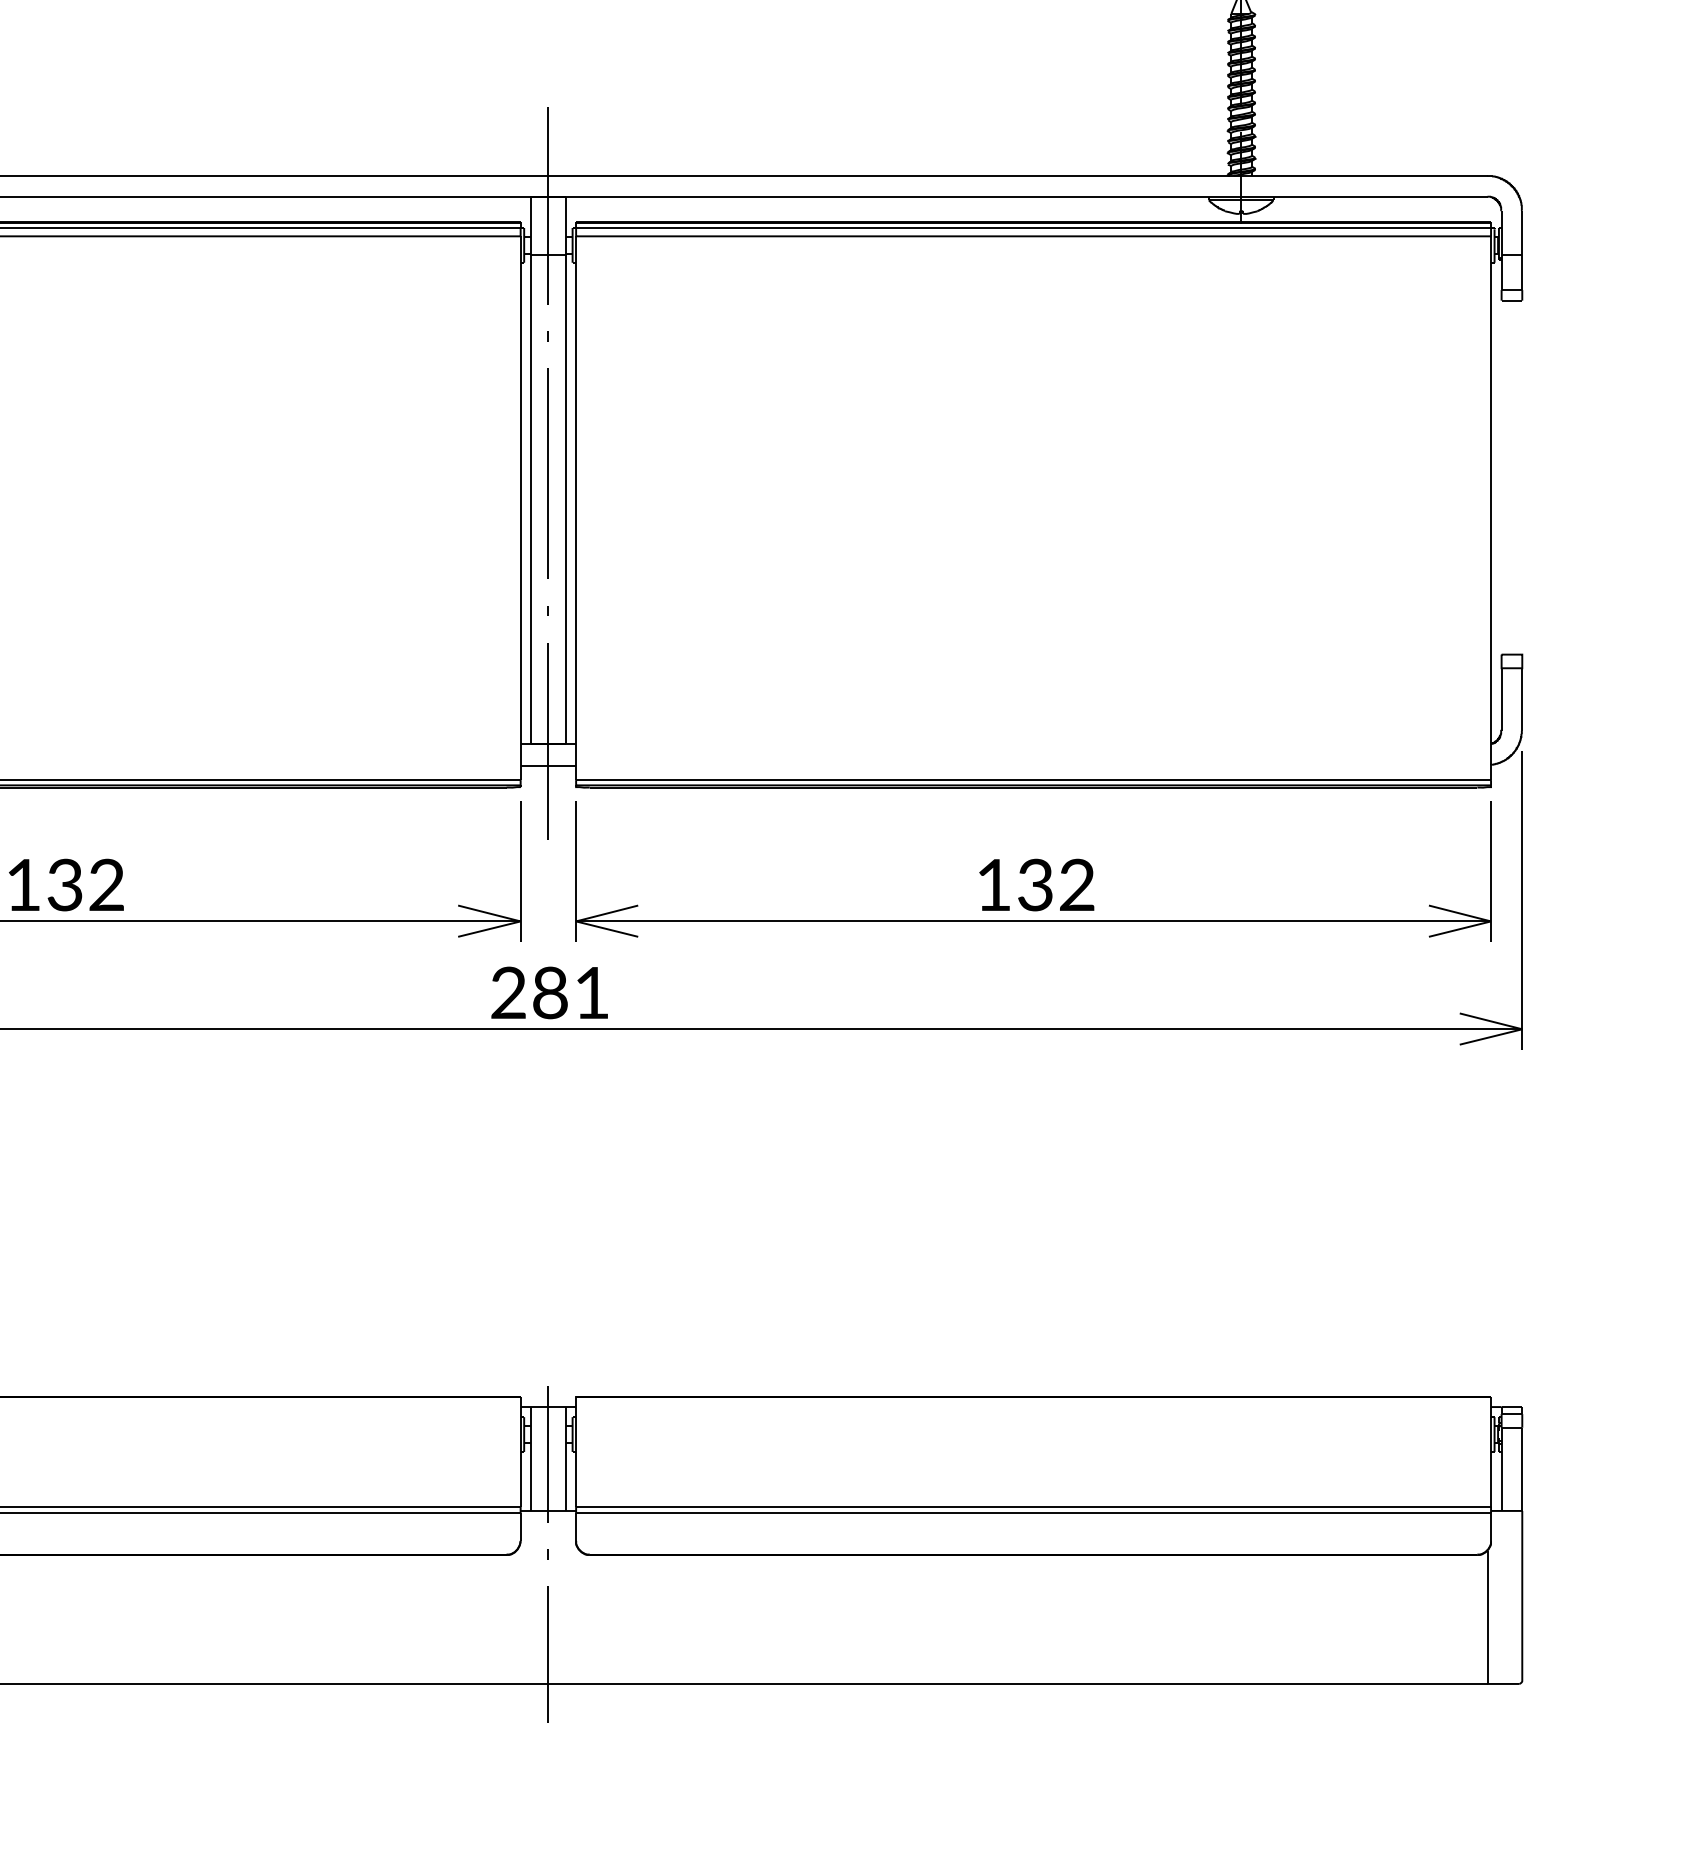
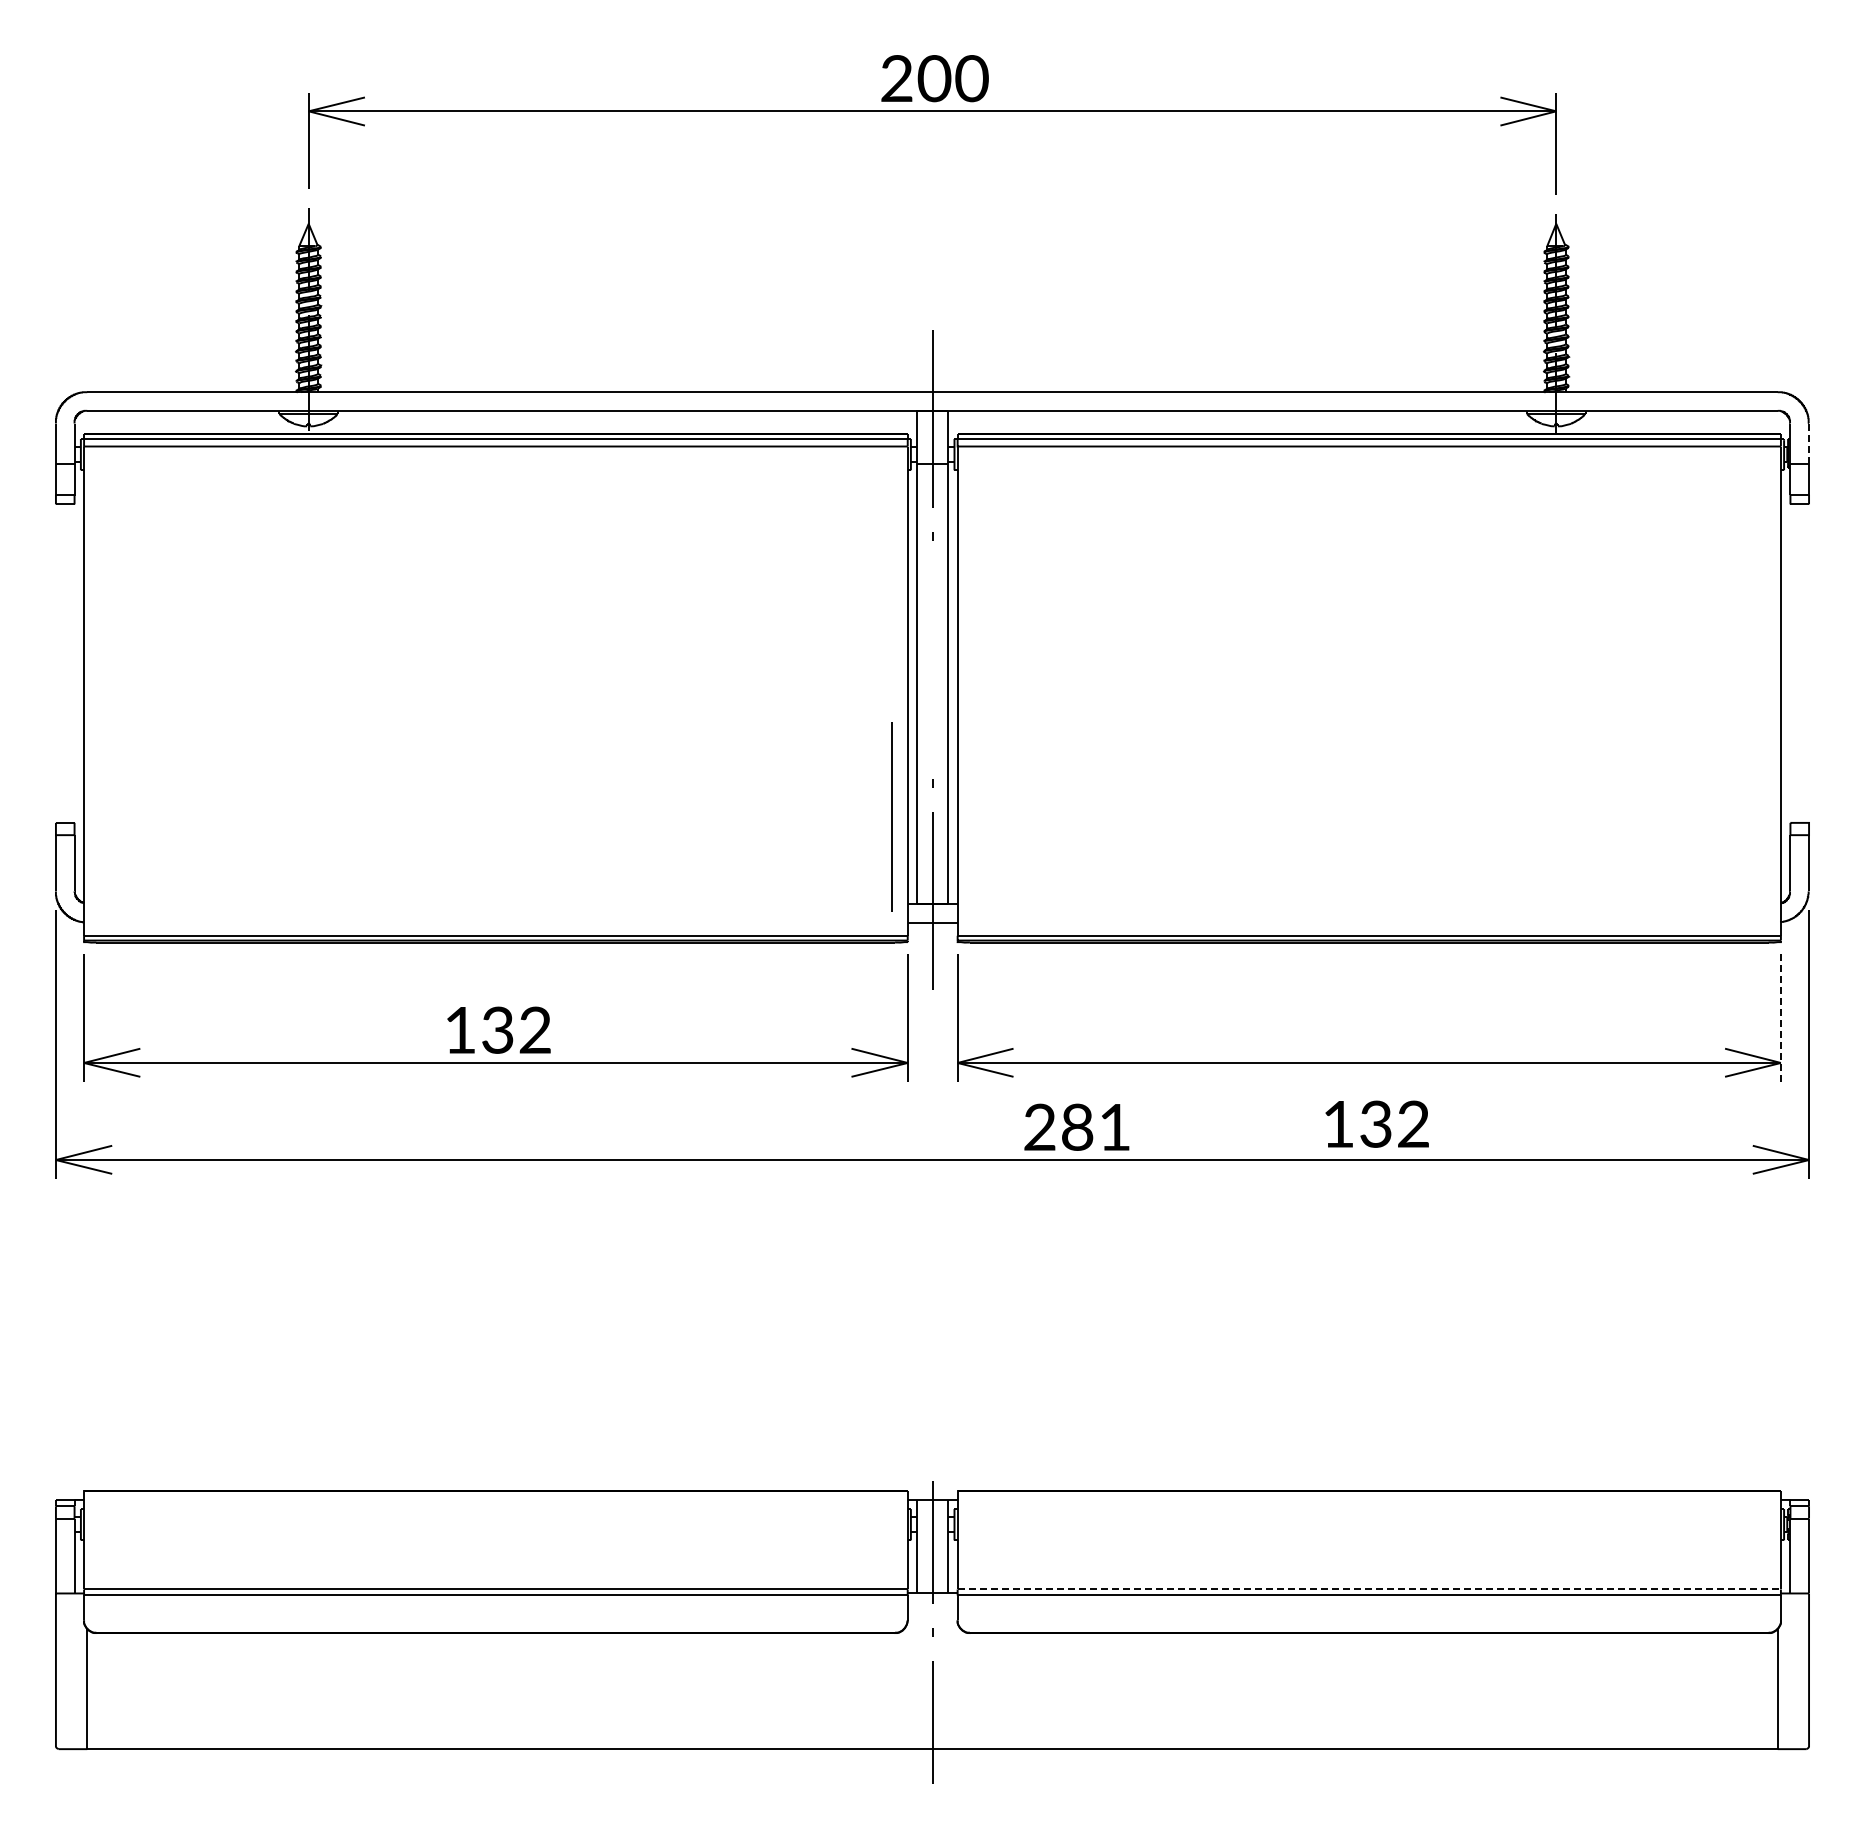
line: (1522, 233) -> (1809, 443), solid -> dashed
line: (548, 473) -> (891, 816), moved
line: (1490, 872) -> (1780, 1018), solid -> dashed
text: (1036, 884) -> (1376, 1123), moved
text: (549, 992) -> (1076, 1126), moved
line: (1033, 1506) -> (1369, 1589), solid -> dashed

